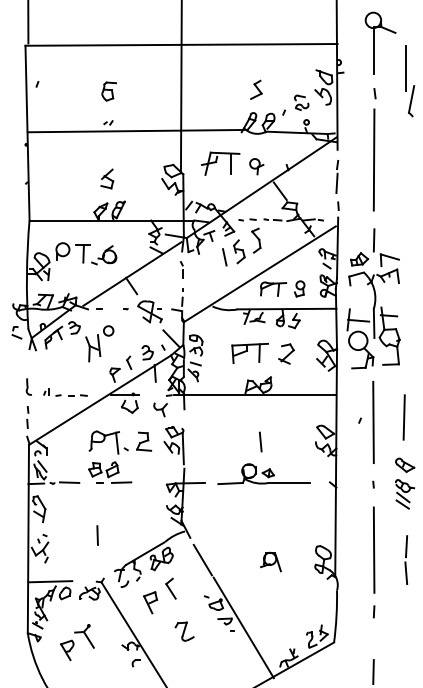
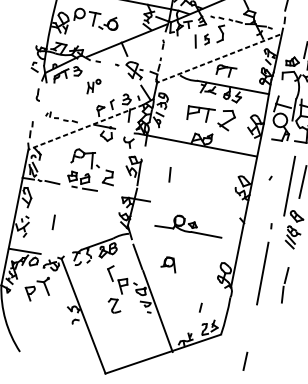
part: (239, 251) -> (207, 39), size x0.6
part: (181, 269) -> (162, 44), size x0.7
line: (259, 274) -> (218, 58), solid -> dashed
part: (299, 288) -> (245, 74), removed
part: (99, 343) -> (93, 86), size x0.6
part: (286, 353) -> (226, 119), size x1.4
part: (28, 386) -> (38, 94), moved
line: (100, 400) -> (86, 127), solid -> dashed
line: (373, 421) -> (289, 185), moved
part: (144, 441) -> (109, 177), moved
line: (260, 441) -> (169, 174), moved
part: (263, 473) -> (189, 224), moved
line: (97, 535) -> (53, 222), moved
part: (270, 561) -> (169, 264), moved
part: (150, 602) -> (122, 285), moved
line: (373, 611) -> (200, 307), moved
part: (77, 642) -> (37, 288), moved

